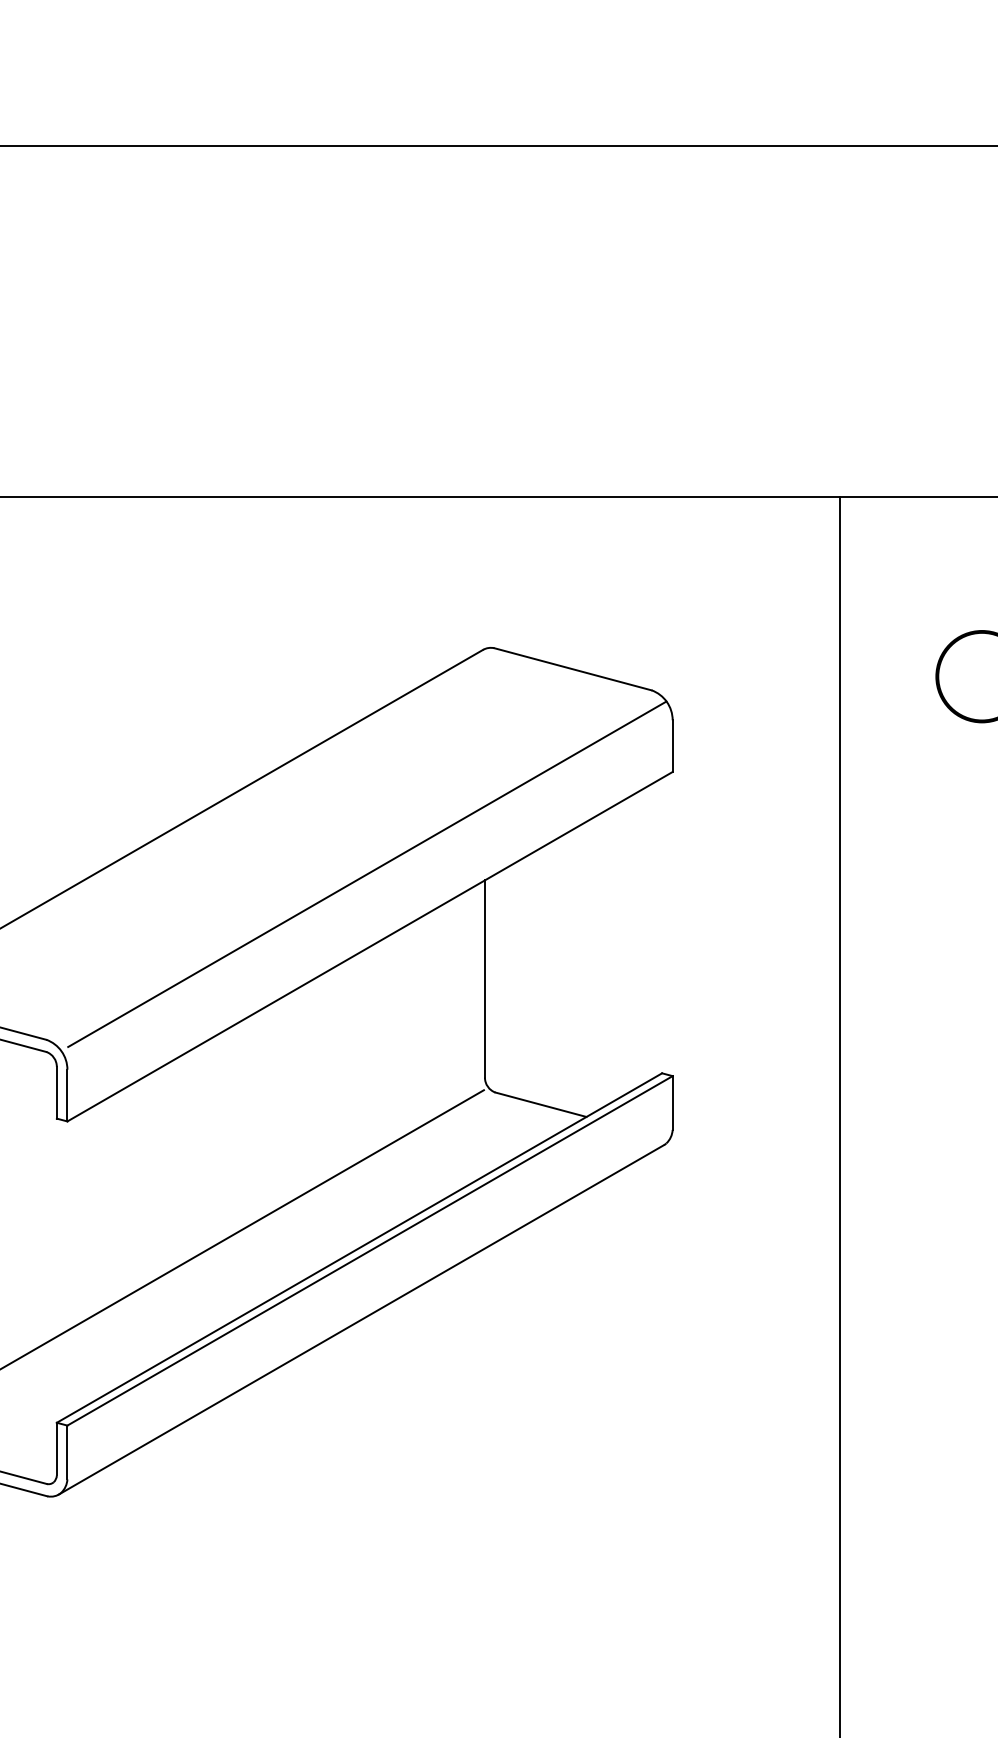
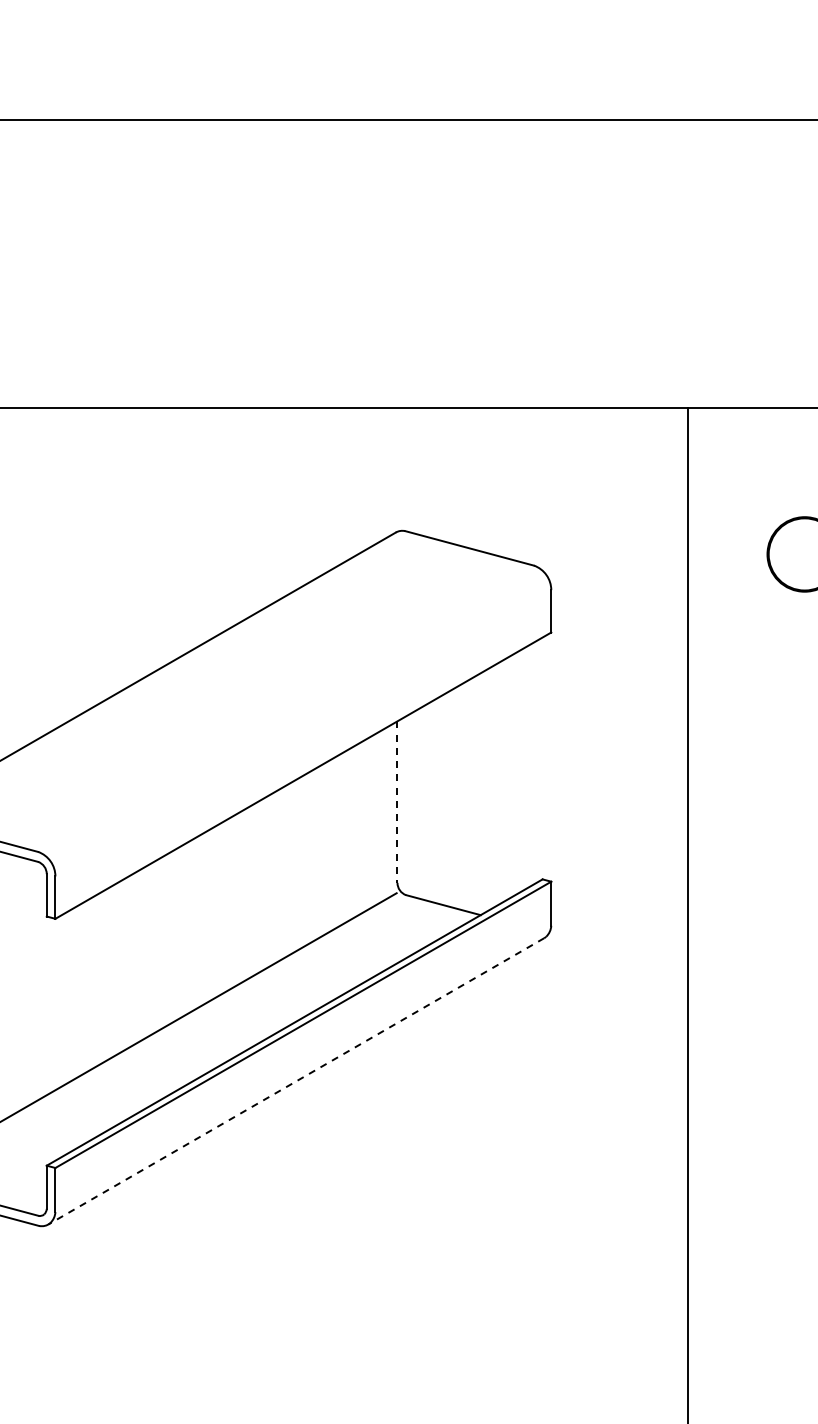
line: (367, 873) -> (301, 715), removed
line: (484, 979) -> (397, 802), solid -> dashed
line: (360, 1320) -> (295, 1081), solid -> dashed

